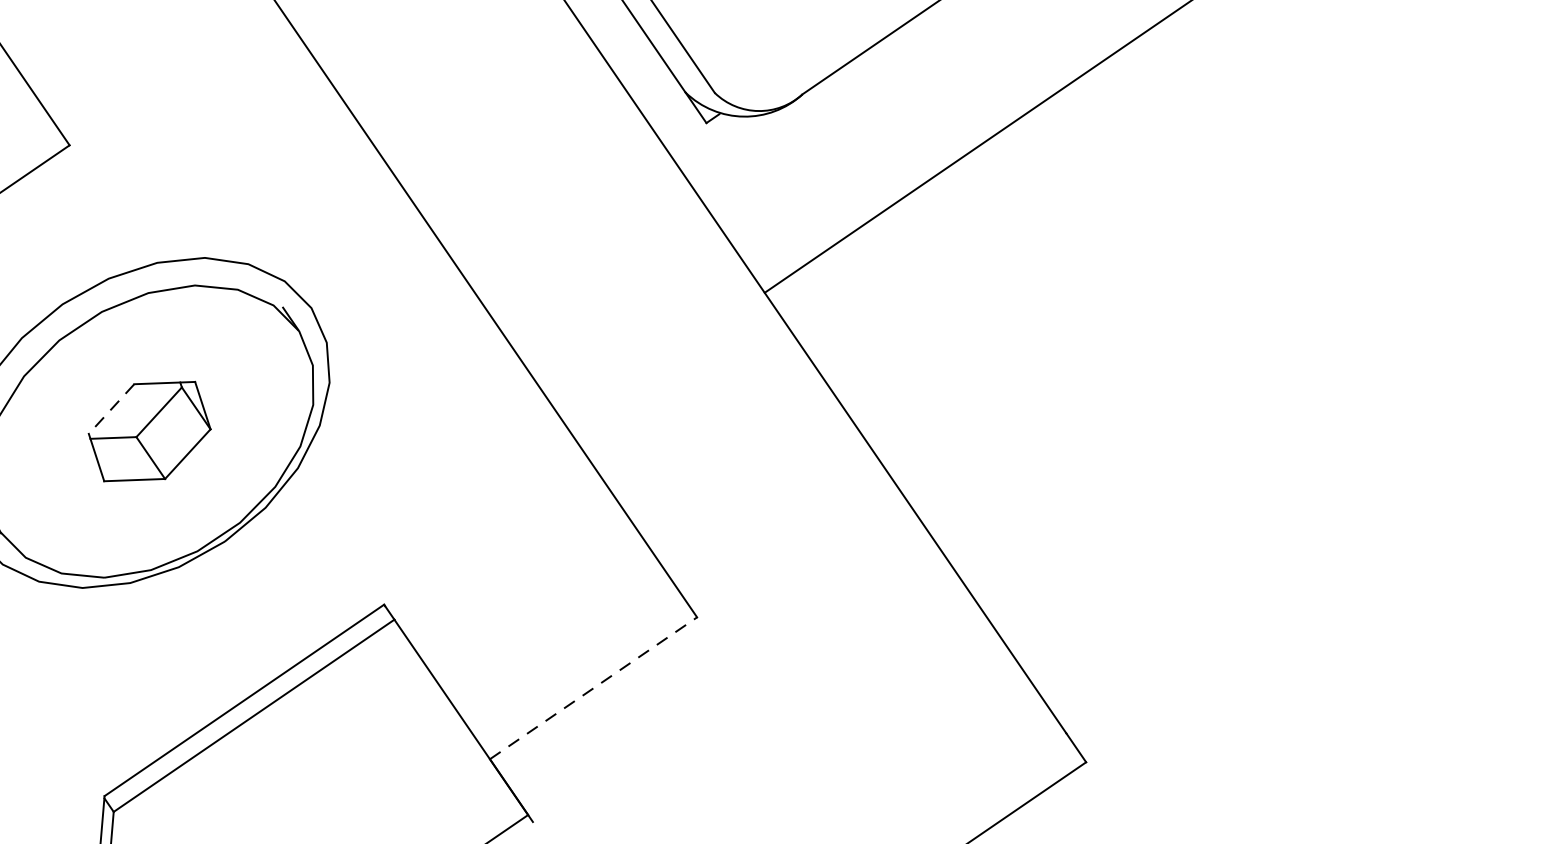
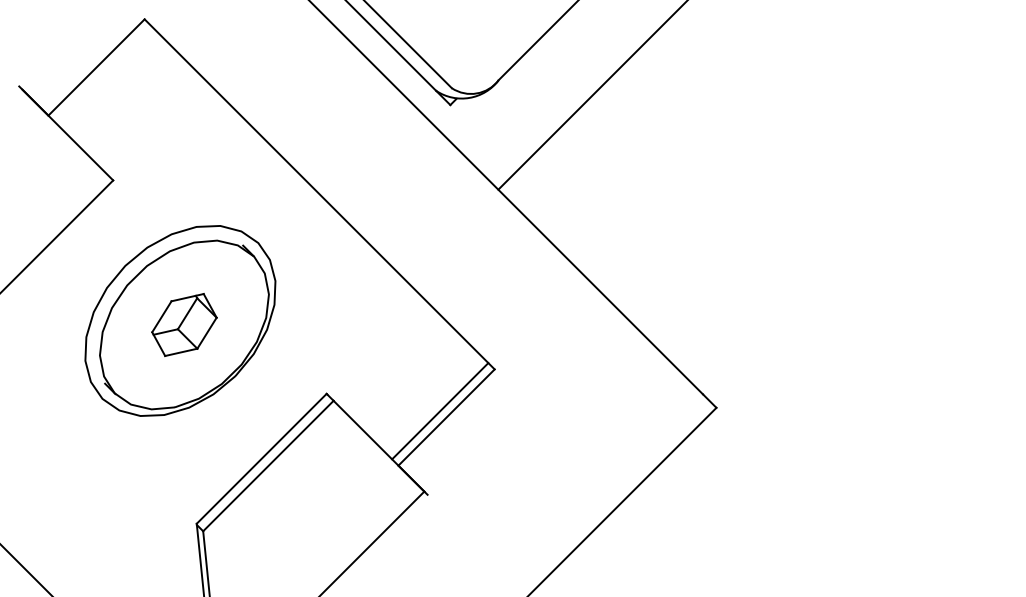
line: (110, 410) -> (161, 317), dashed -> solid
line: (584, 675) -> (440, 411), added
line: (593, 688) -> (446, 417), dashed -> solid

